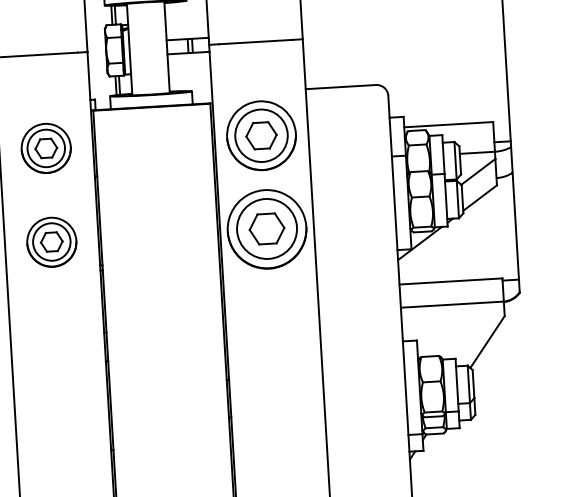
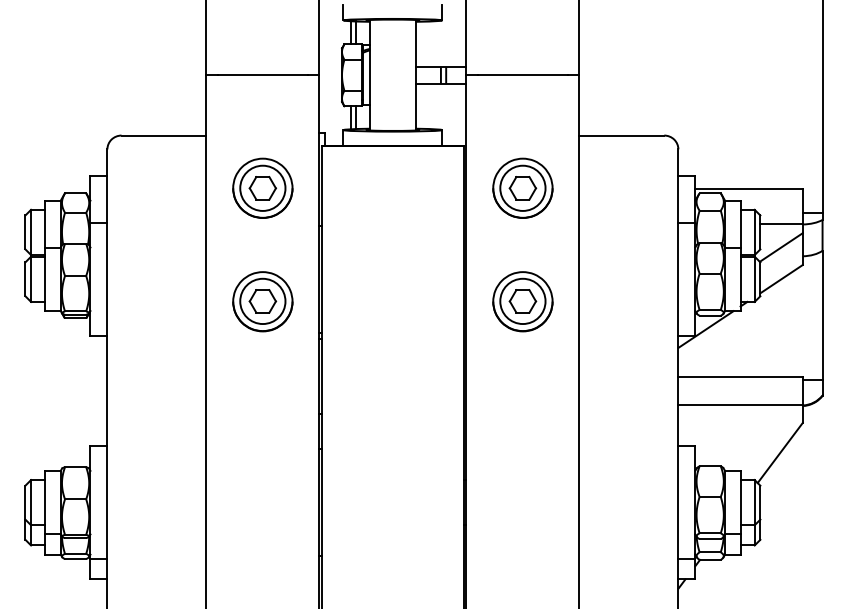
part: (261, 134) -> (522, 187), size x0.71
part: (266, 229) -> (522, 301), size x0.62

